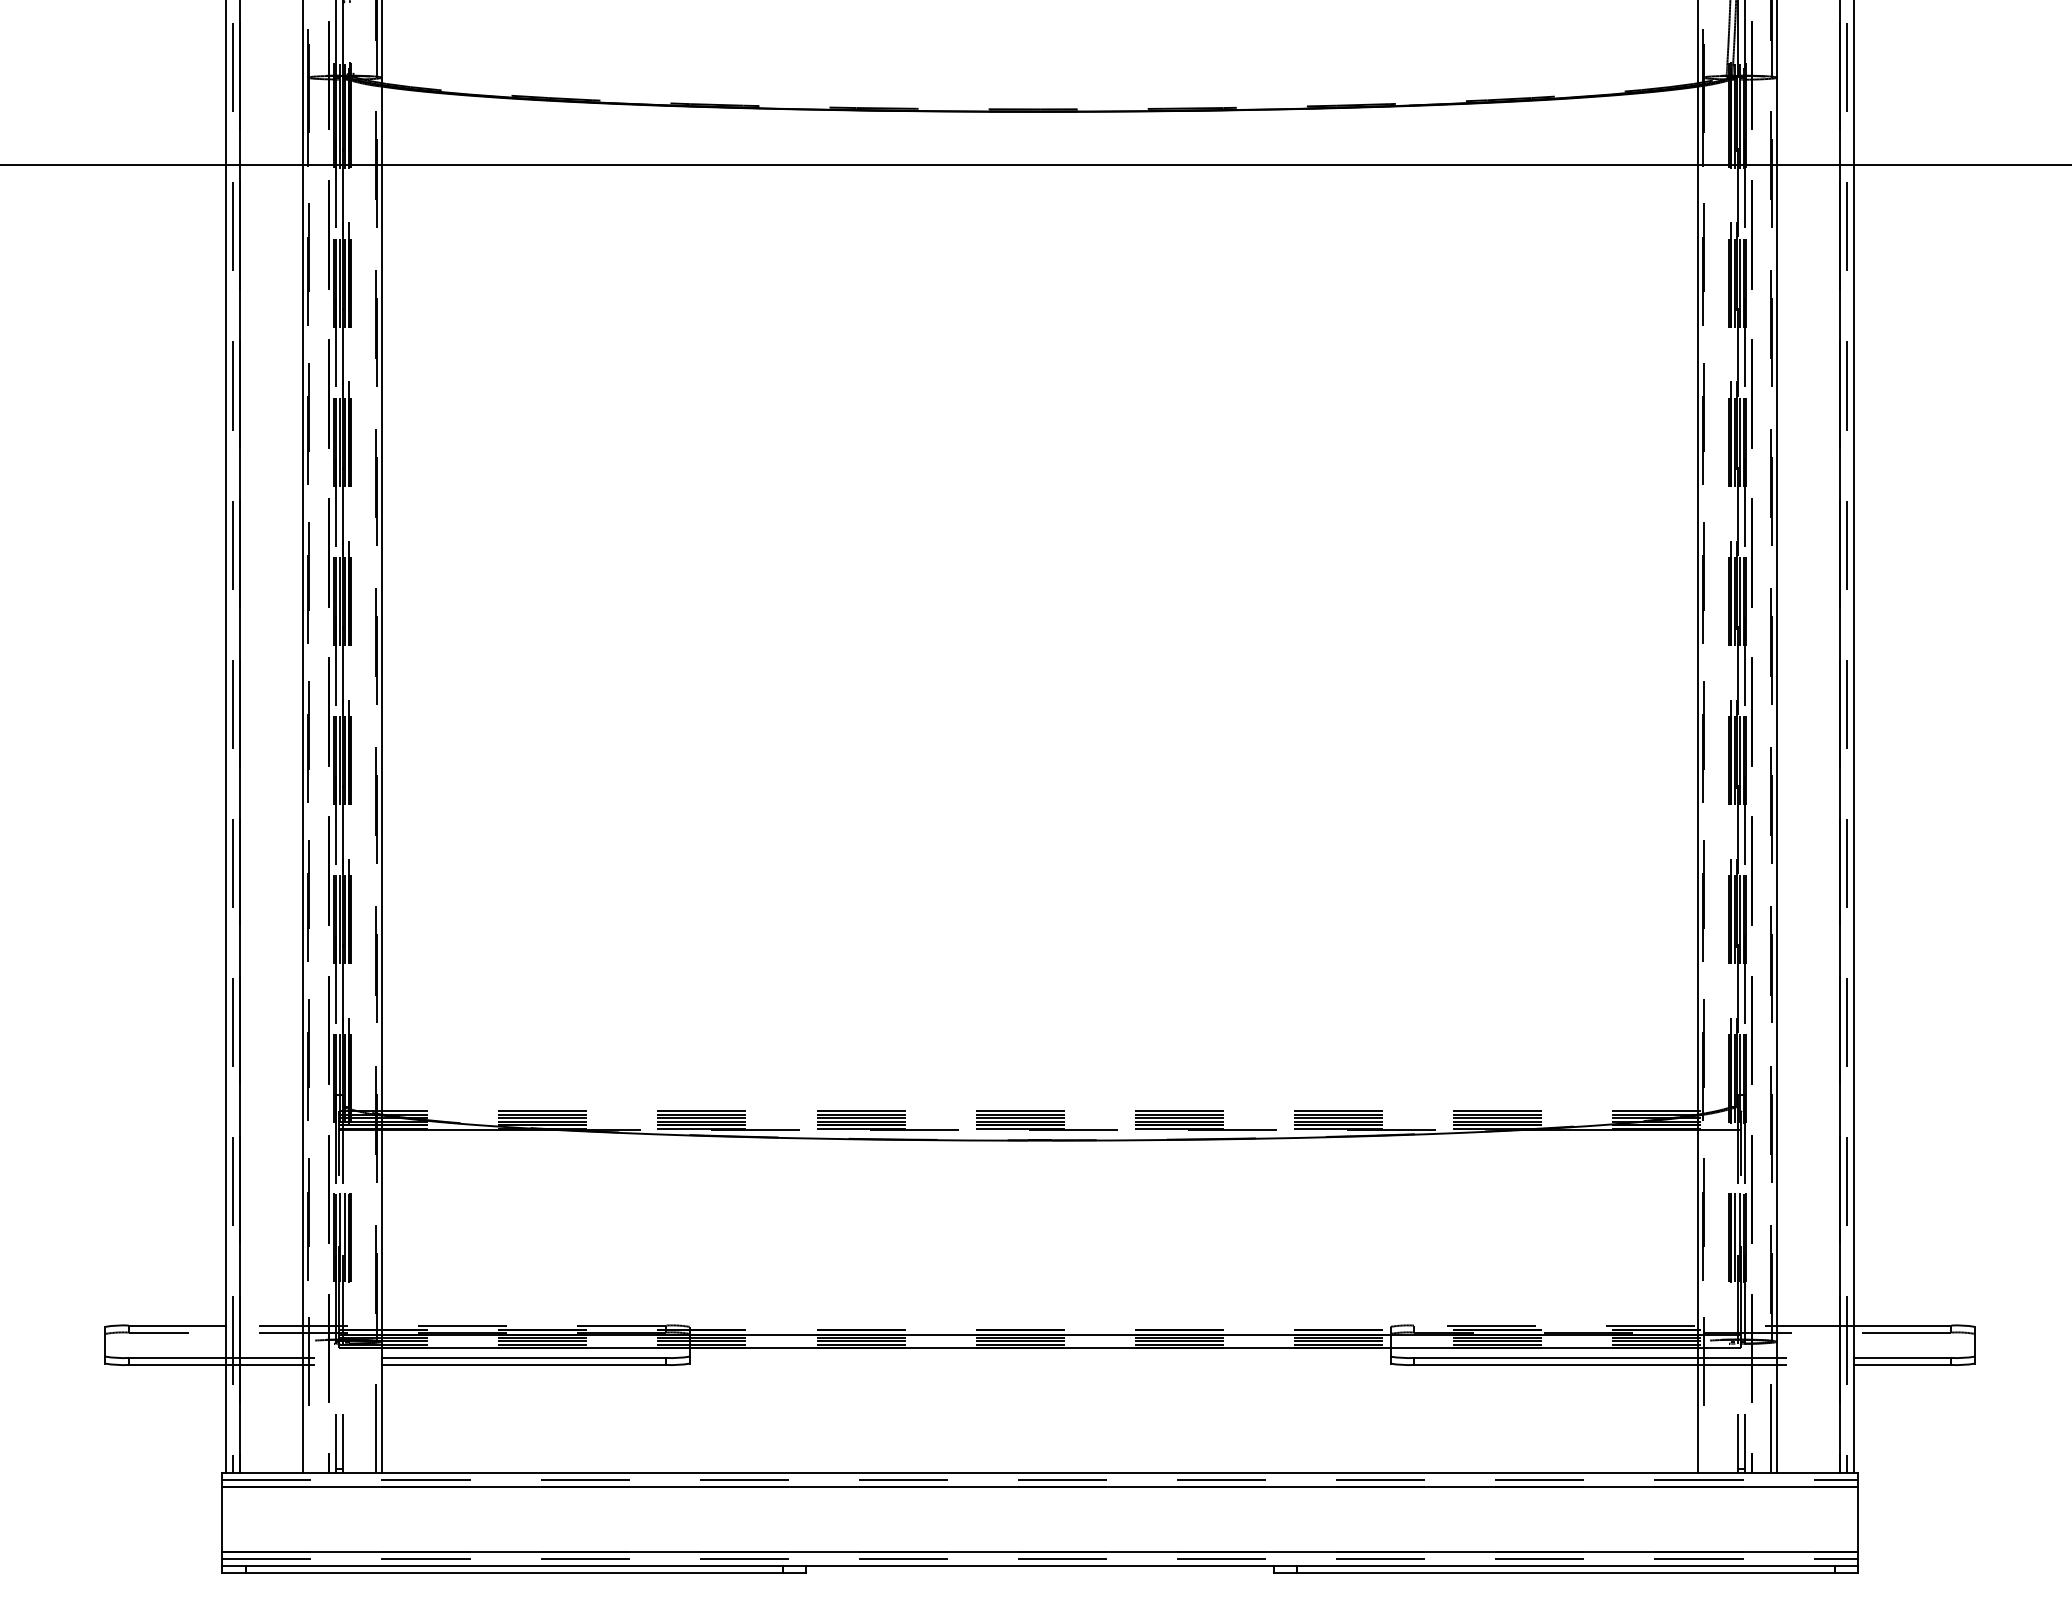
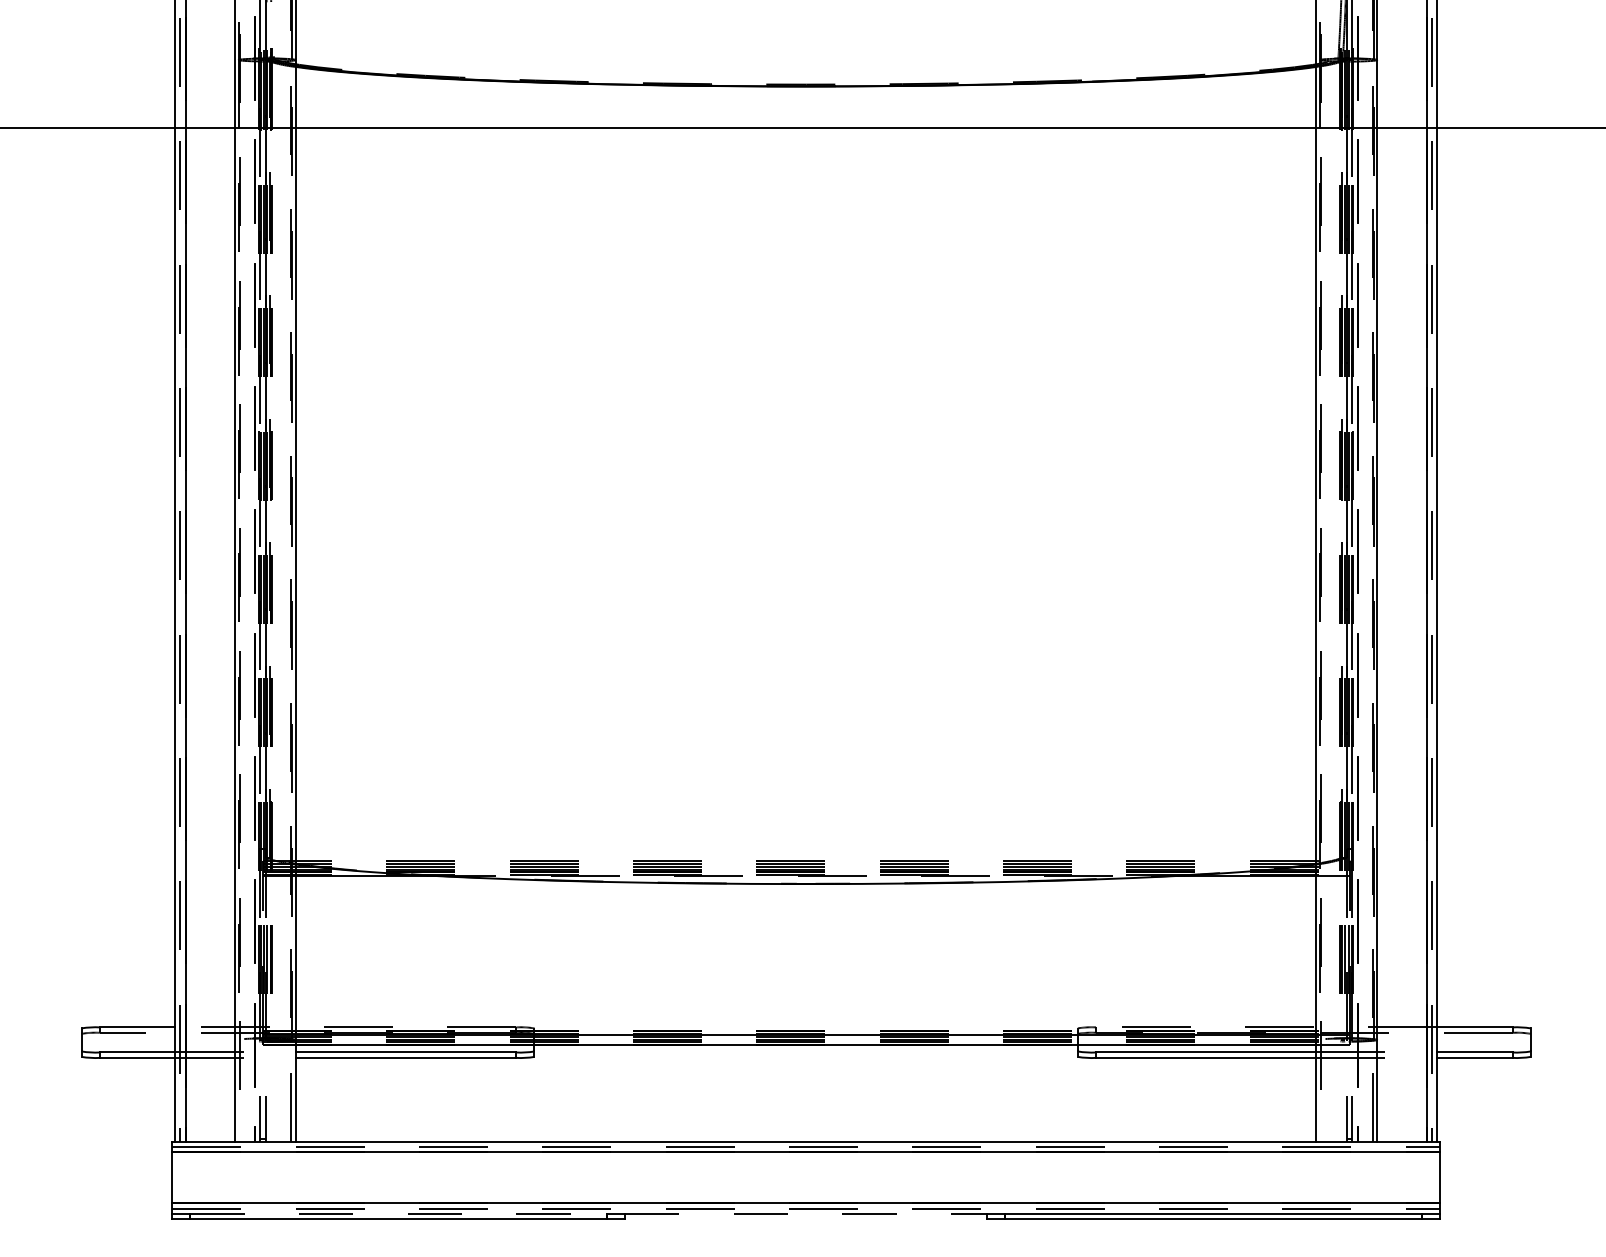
line: (514, 1566) -> (398, 1214), solid -> dashed
line: (1040, 1566) -> (806, 1214), solid -> dashed

